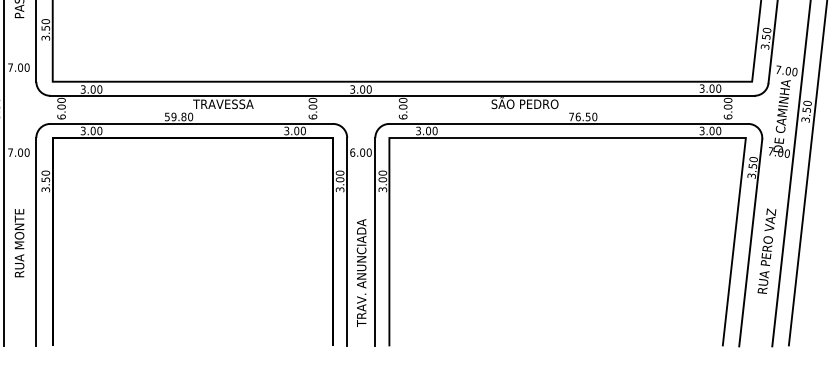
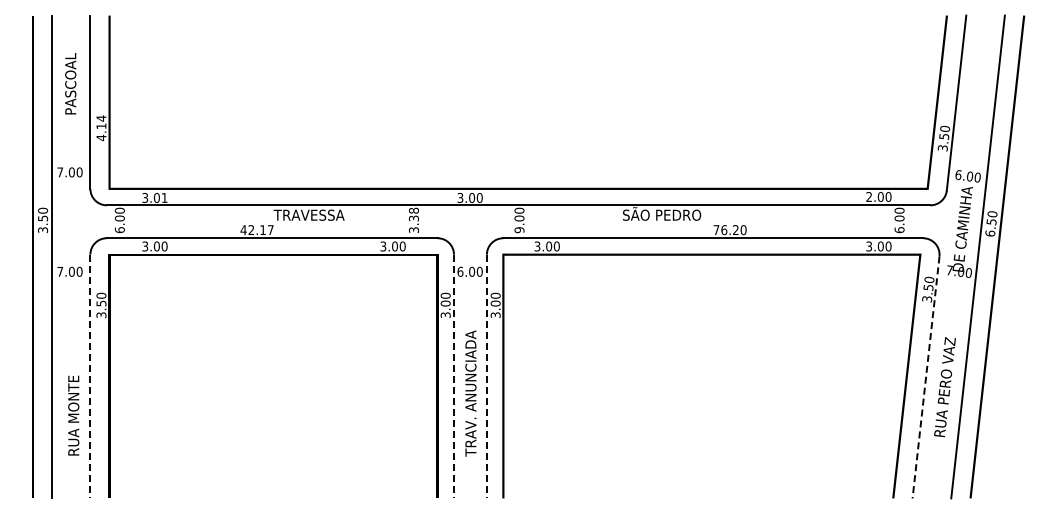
text: (45, 30) -> (101, 128), 3.50 -> 4.14
text: (778, 69) -> (958, 174), 7.00 -> 6.00
text: (99, 89) -> (164, 197), 3.00 -> 3.01
text: (702, 89) -> (869, 197), 3.00 -> 2.00
text: (312, 108) -> (413, 220), 6.00 -> 3.38
text: (178, 117) -> (256, 230), 59.80 -> 42.17
text: (403, 117) -> (519, 230), 6.00 -> 9.00
text: (587, 117) -> (735, 230), 76.50 -> 76.20
text: (805, 119) -> (990, 233), 3.50 -> 6.50
text: (19, 242) -> (73, 415), moved
line: (36, 242) -> (90, 376), solid -> dashed
line: (347, 242) -> (454, 376), solid -> dashed
line: (374, 242) -> (486, 376), solid -> dashed
line: (751, 242) -> (926, 377), solid -> dashed
text: (361, 272) -> (470, 393), moved

